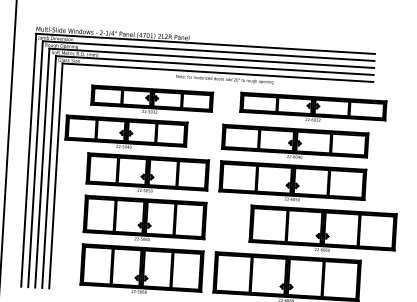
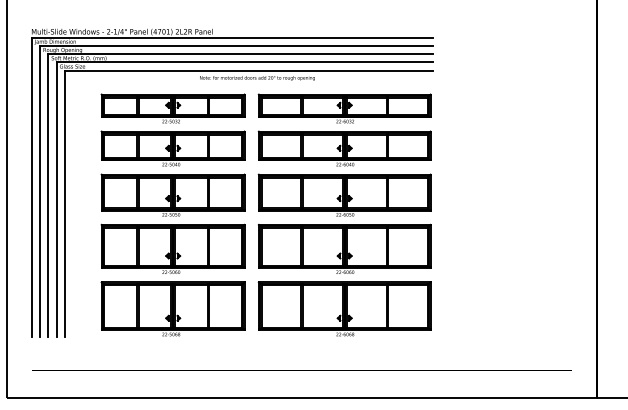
part: (313, 108) -> (344, 108), moved
part: (125, 133) -> (172, 148), moved
part: (322, 229) -> (344, 248), moved

